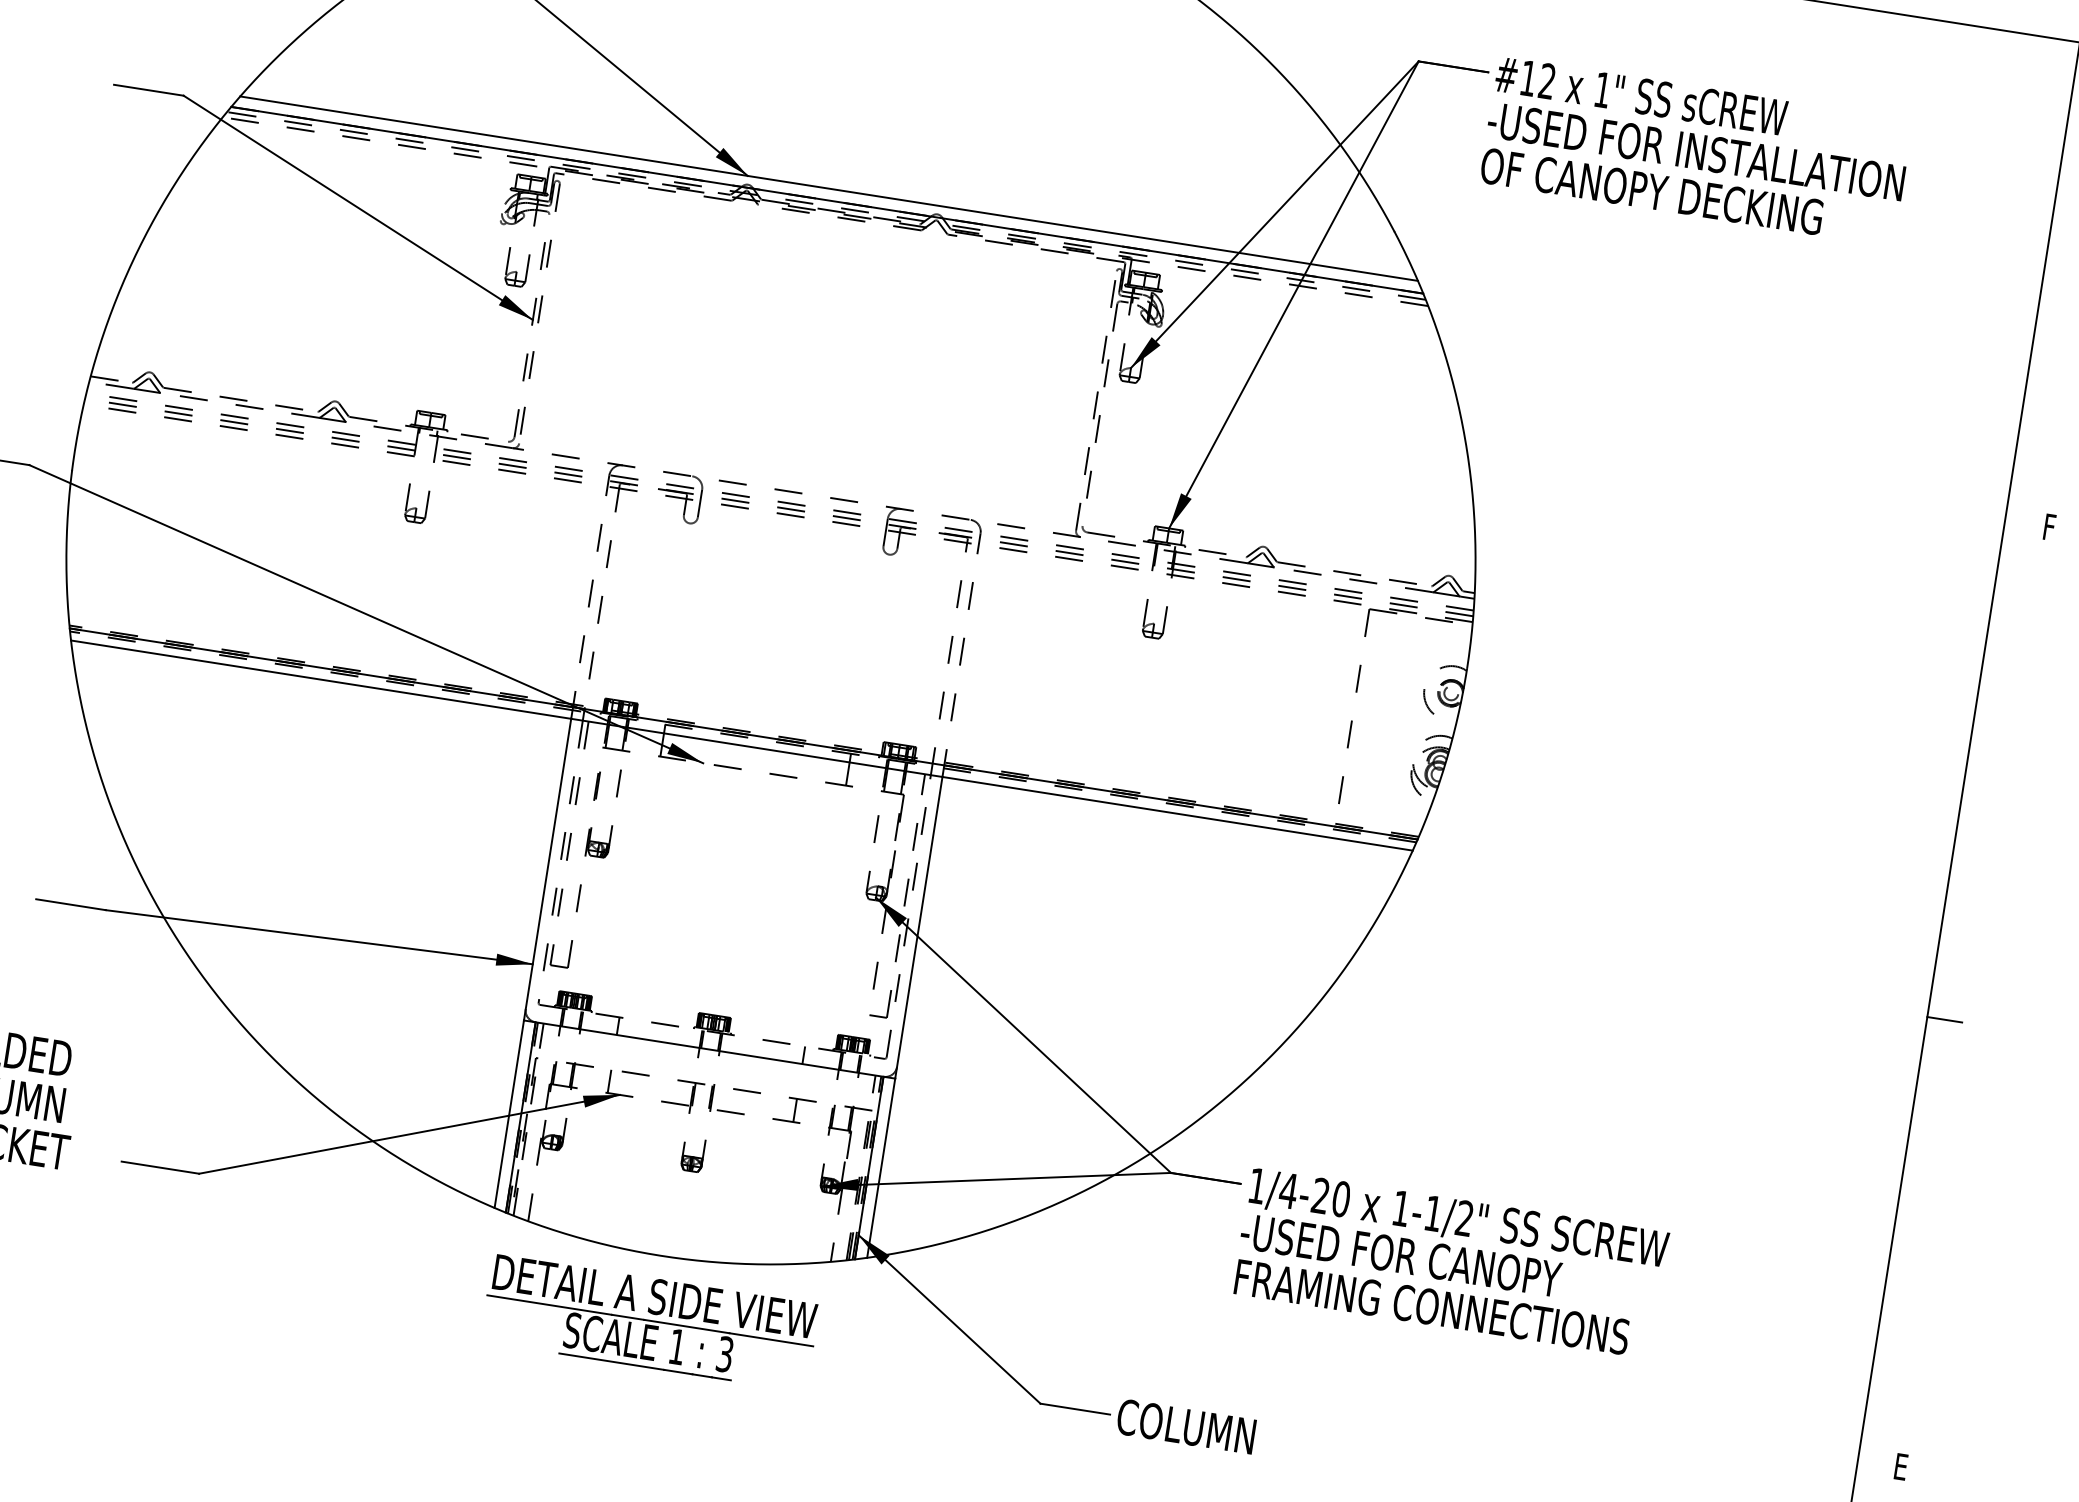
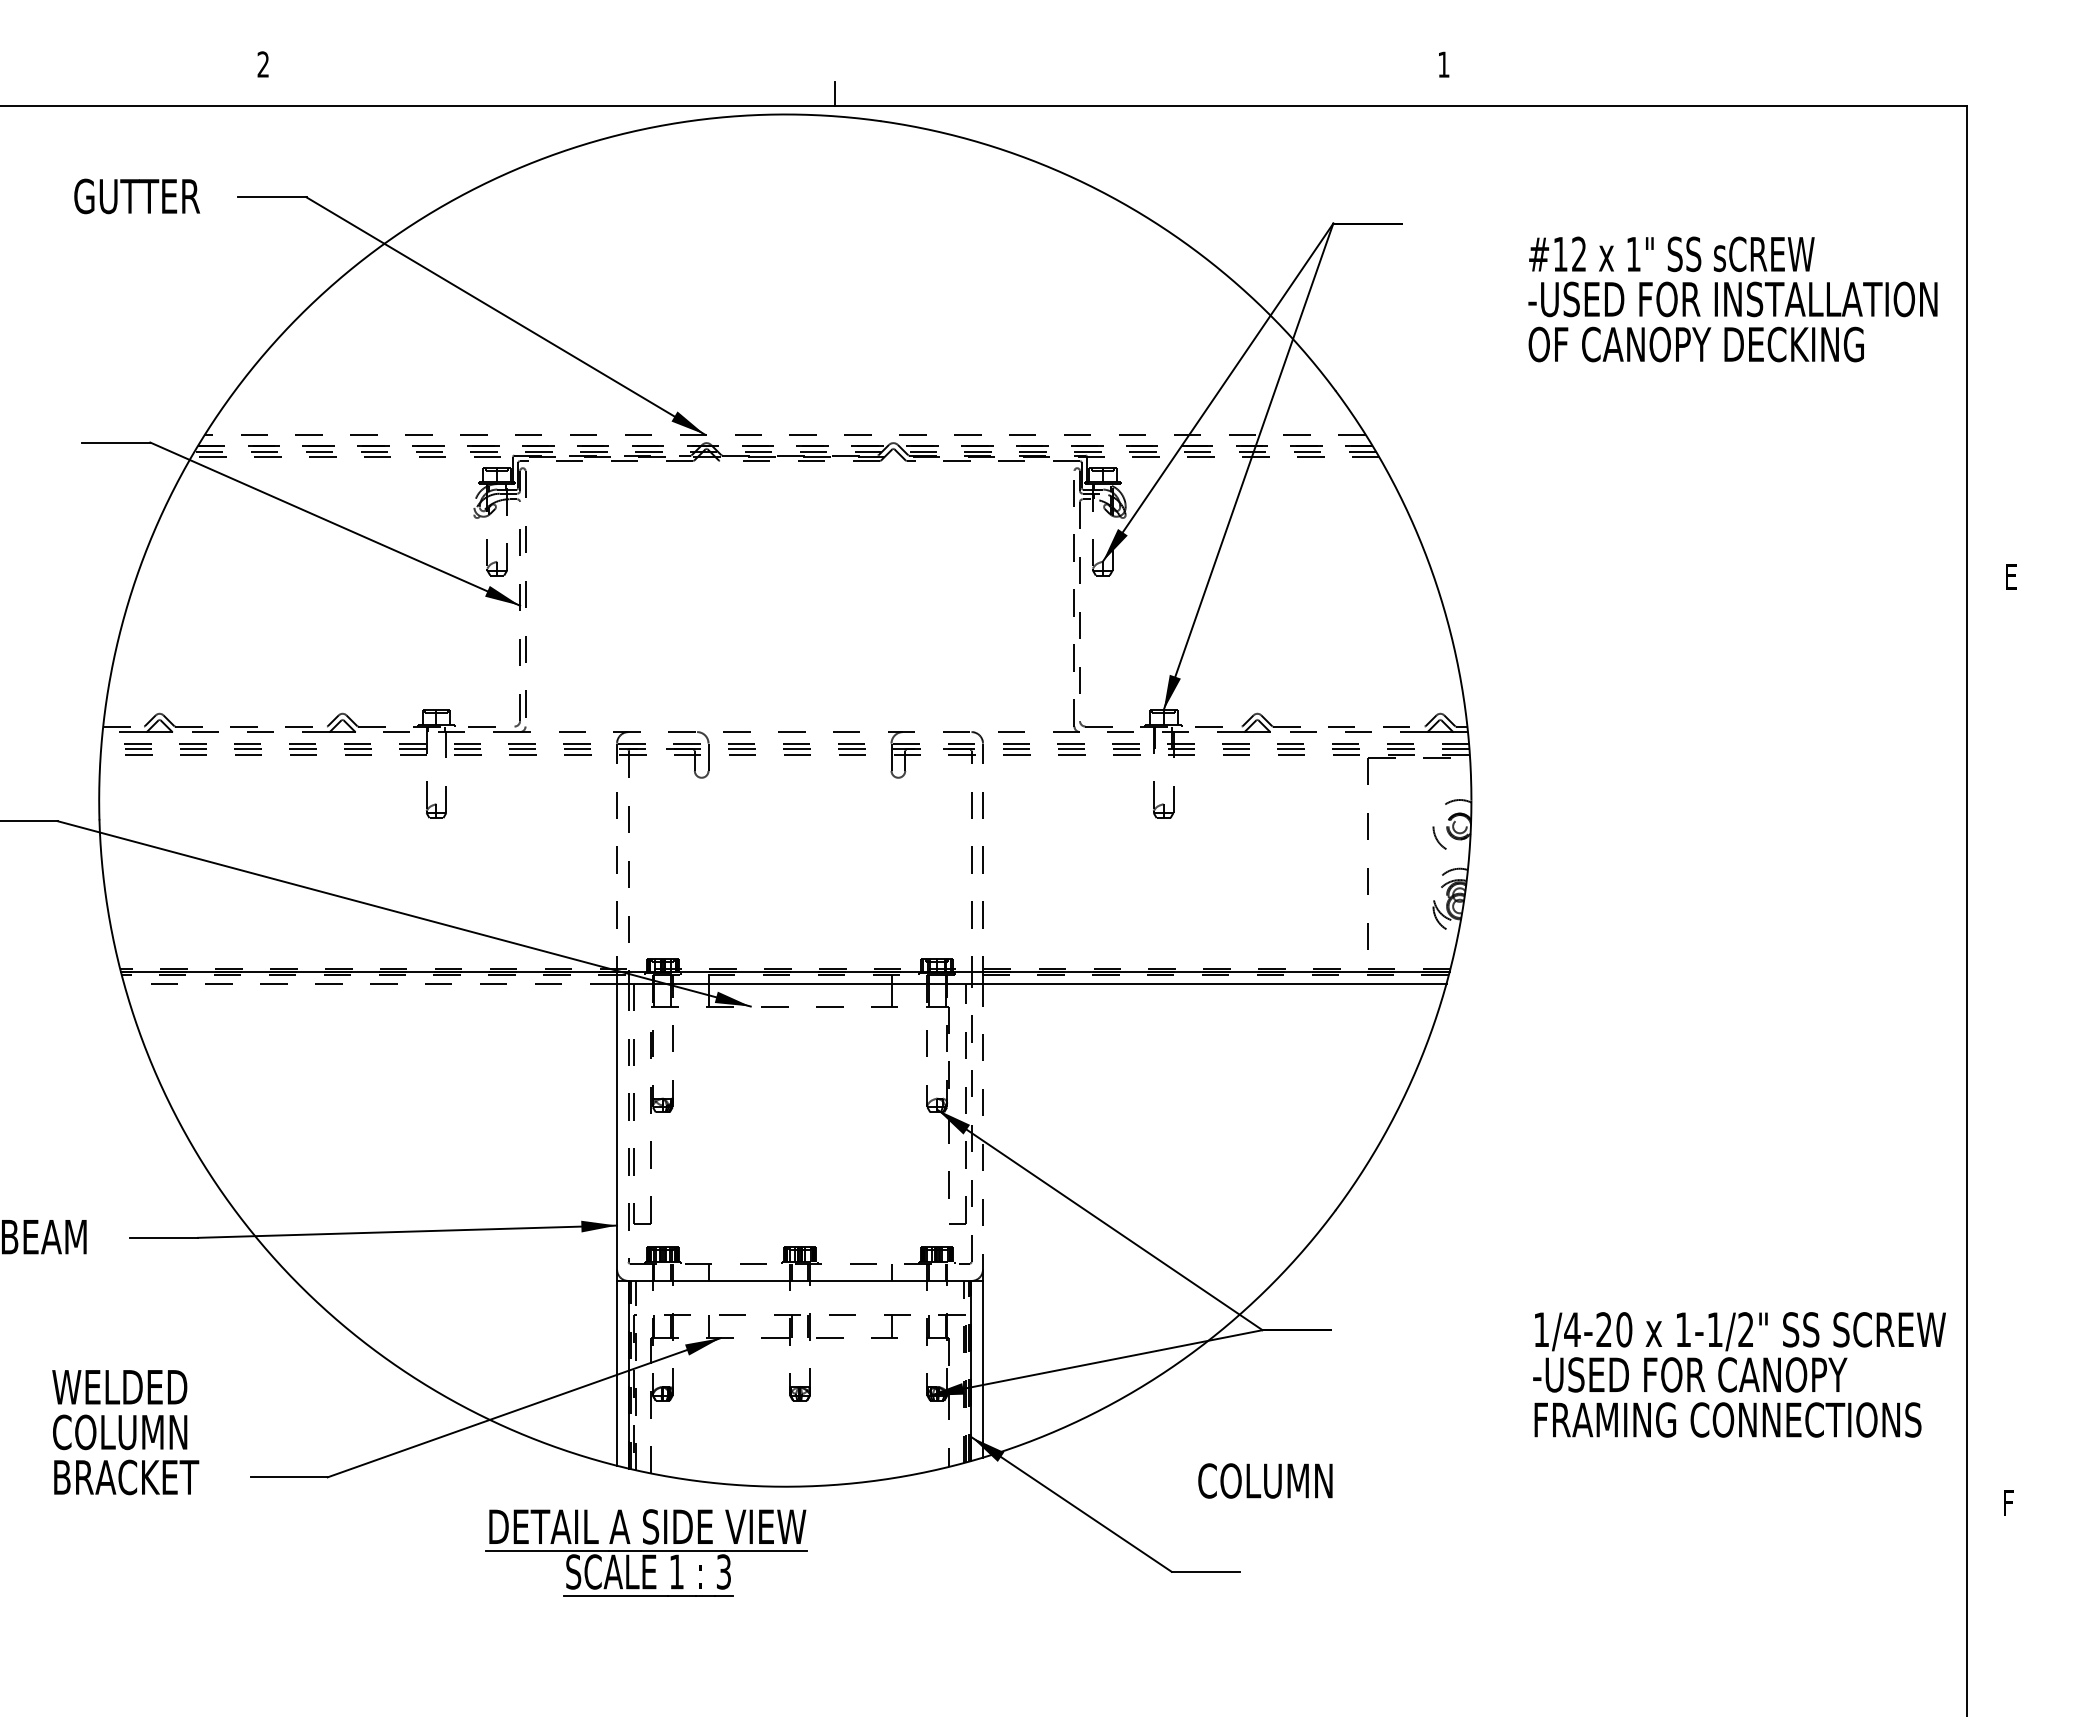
text: (1695, 151) -> (1732, 299), moved
line: (828, 188) -> (784, 434), solid -> dashed
line: (826, 200) -> (784, 446), solid -> dashed
text: (2051, 527) -> (2012, 576), F -> E
line: (321, 679) -> (370, 983), solid -> dashed
line: (919, 928) -> (983, 1132), solid -> dashed
line: (1944, 1019) -> (1983, 1066), removed
text: (1451, 1262) -> (1739, 1374), moved
part: (649, 1322) -> (646, 1552), moved
text: (1186, 1426) -> (1265, 1480), moved
text: (1902, 1466) -> (2010, 1502), E -> F

